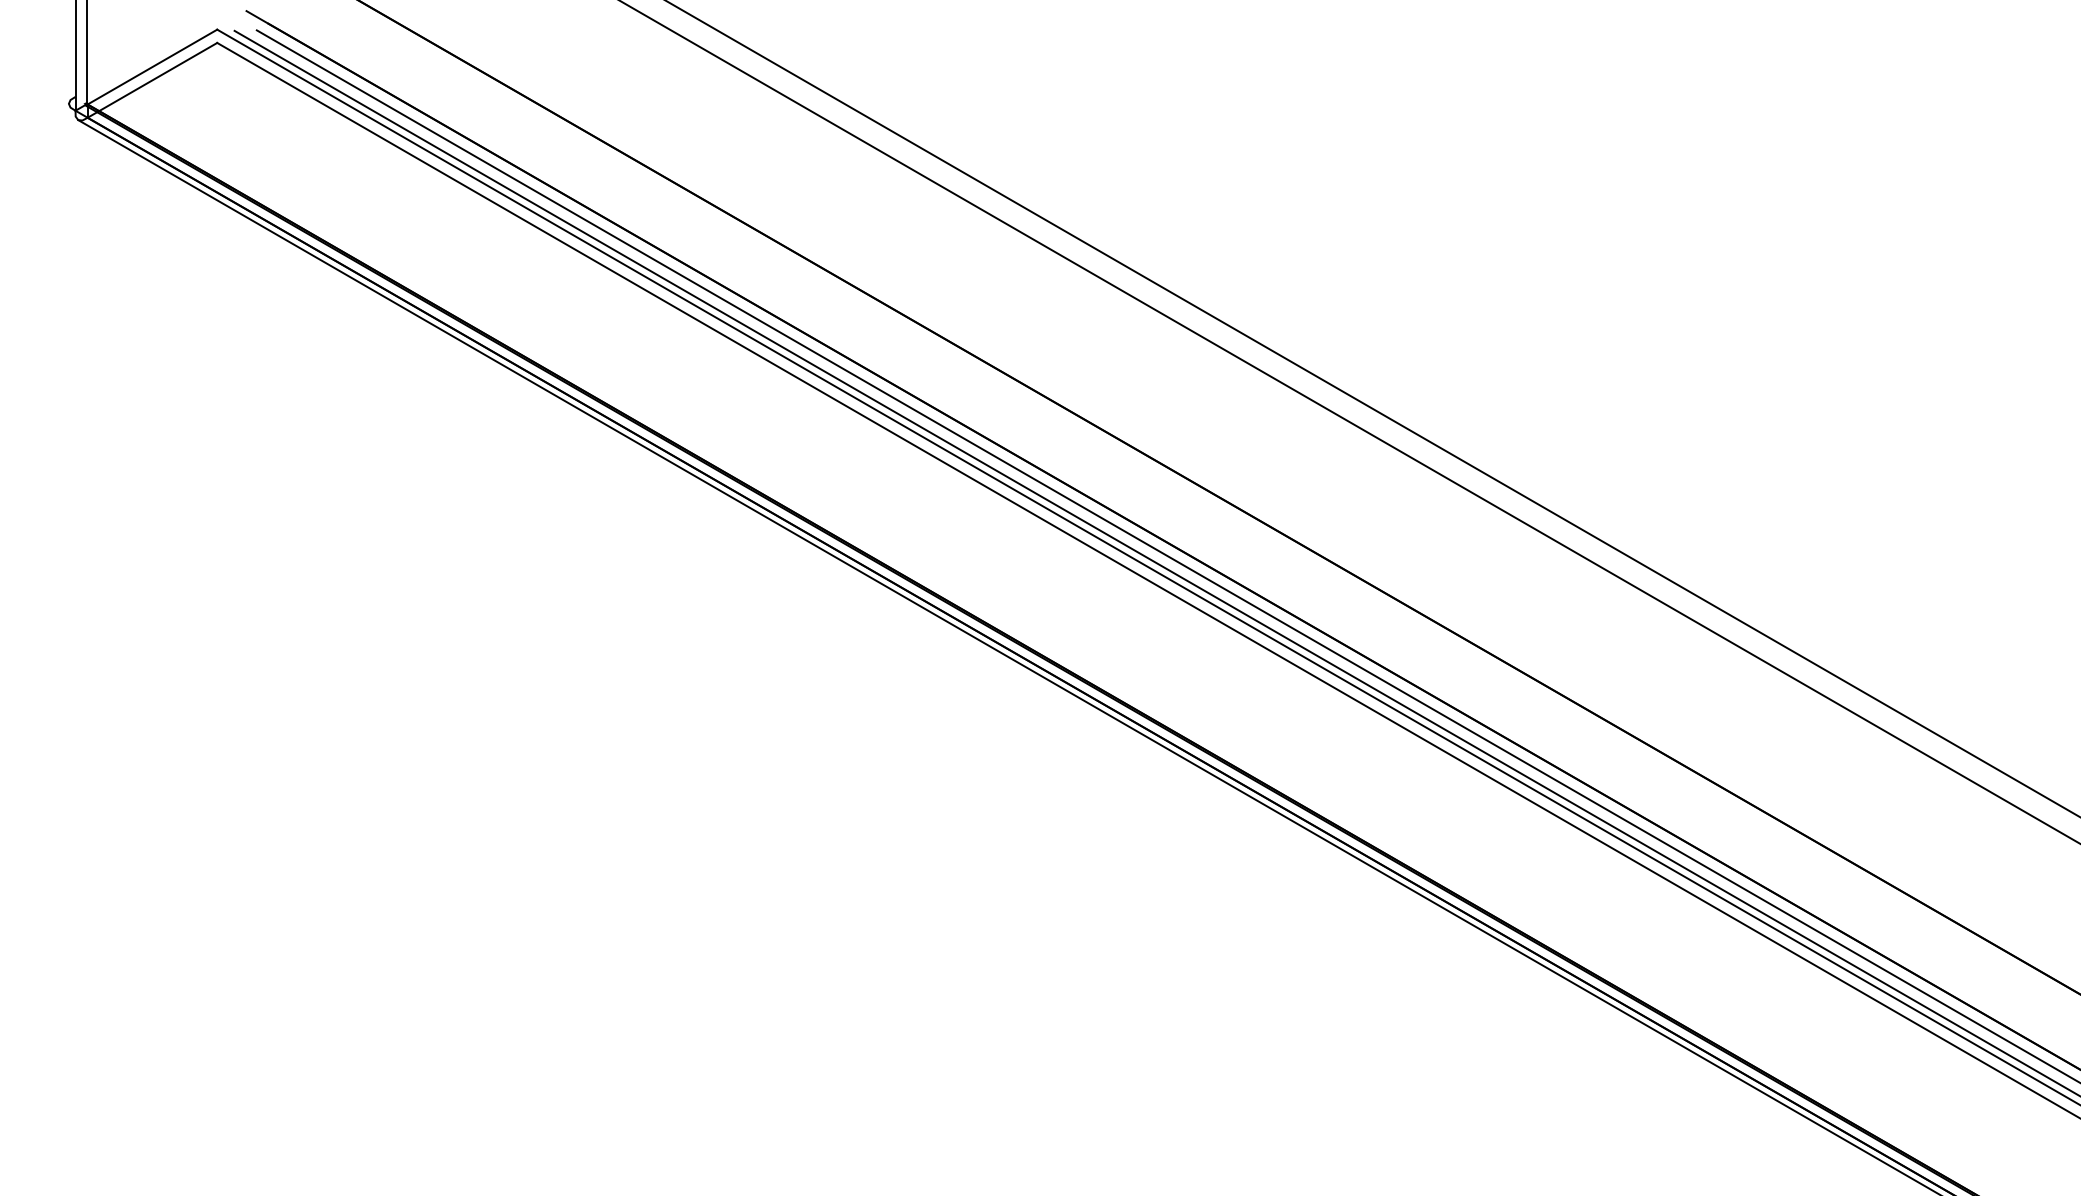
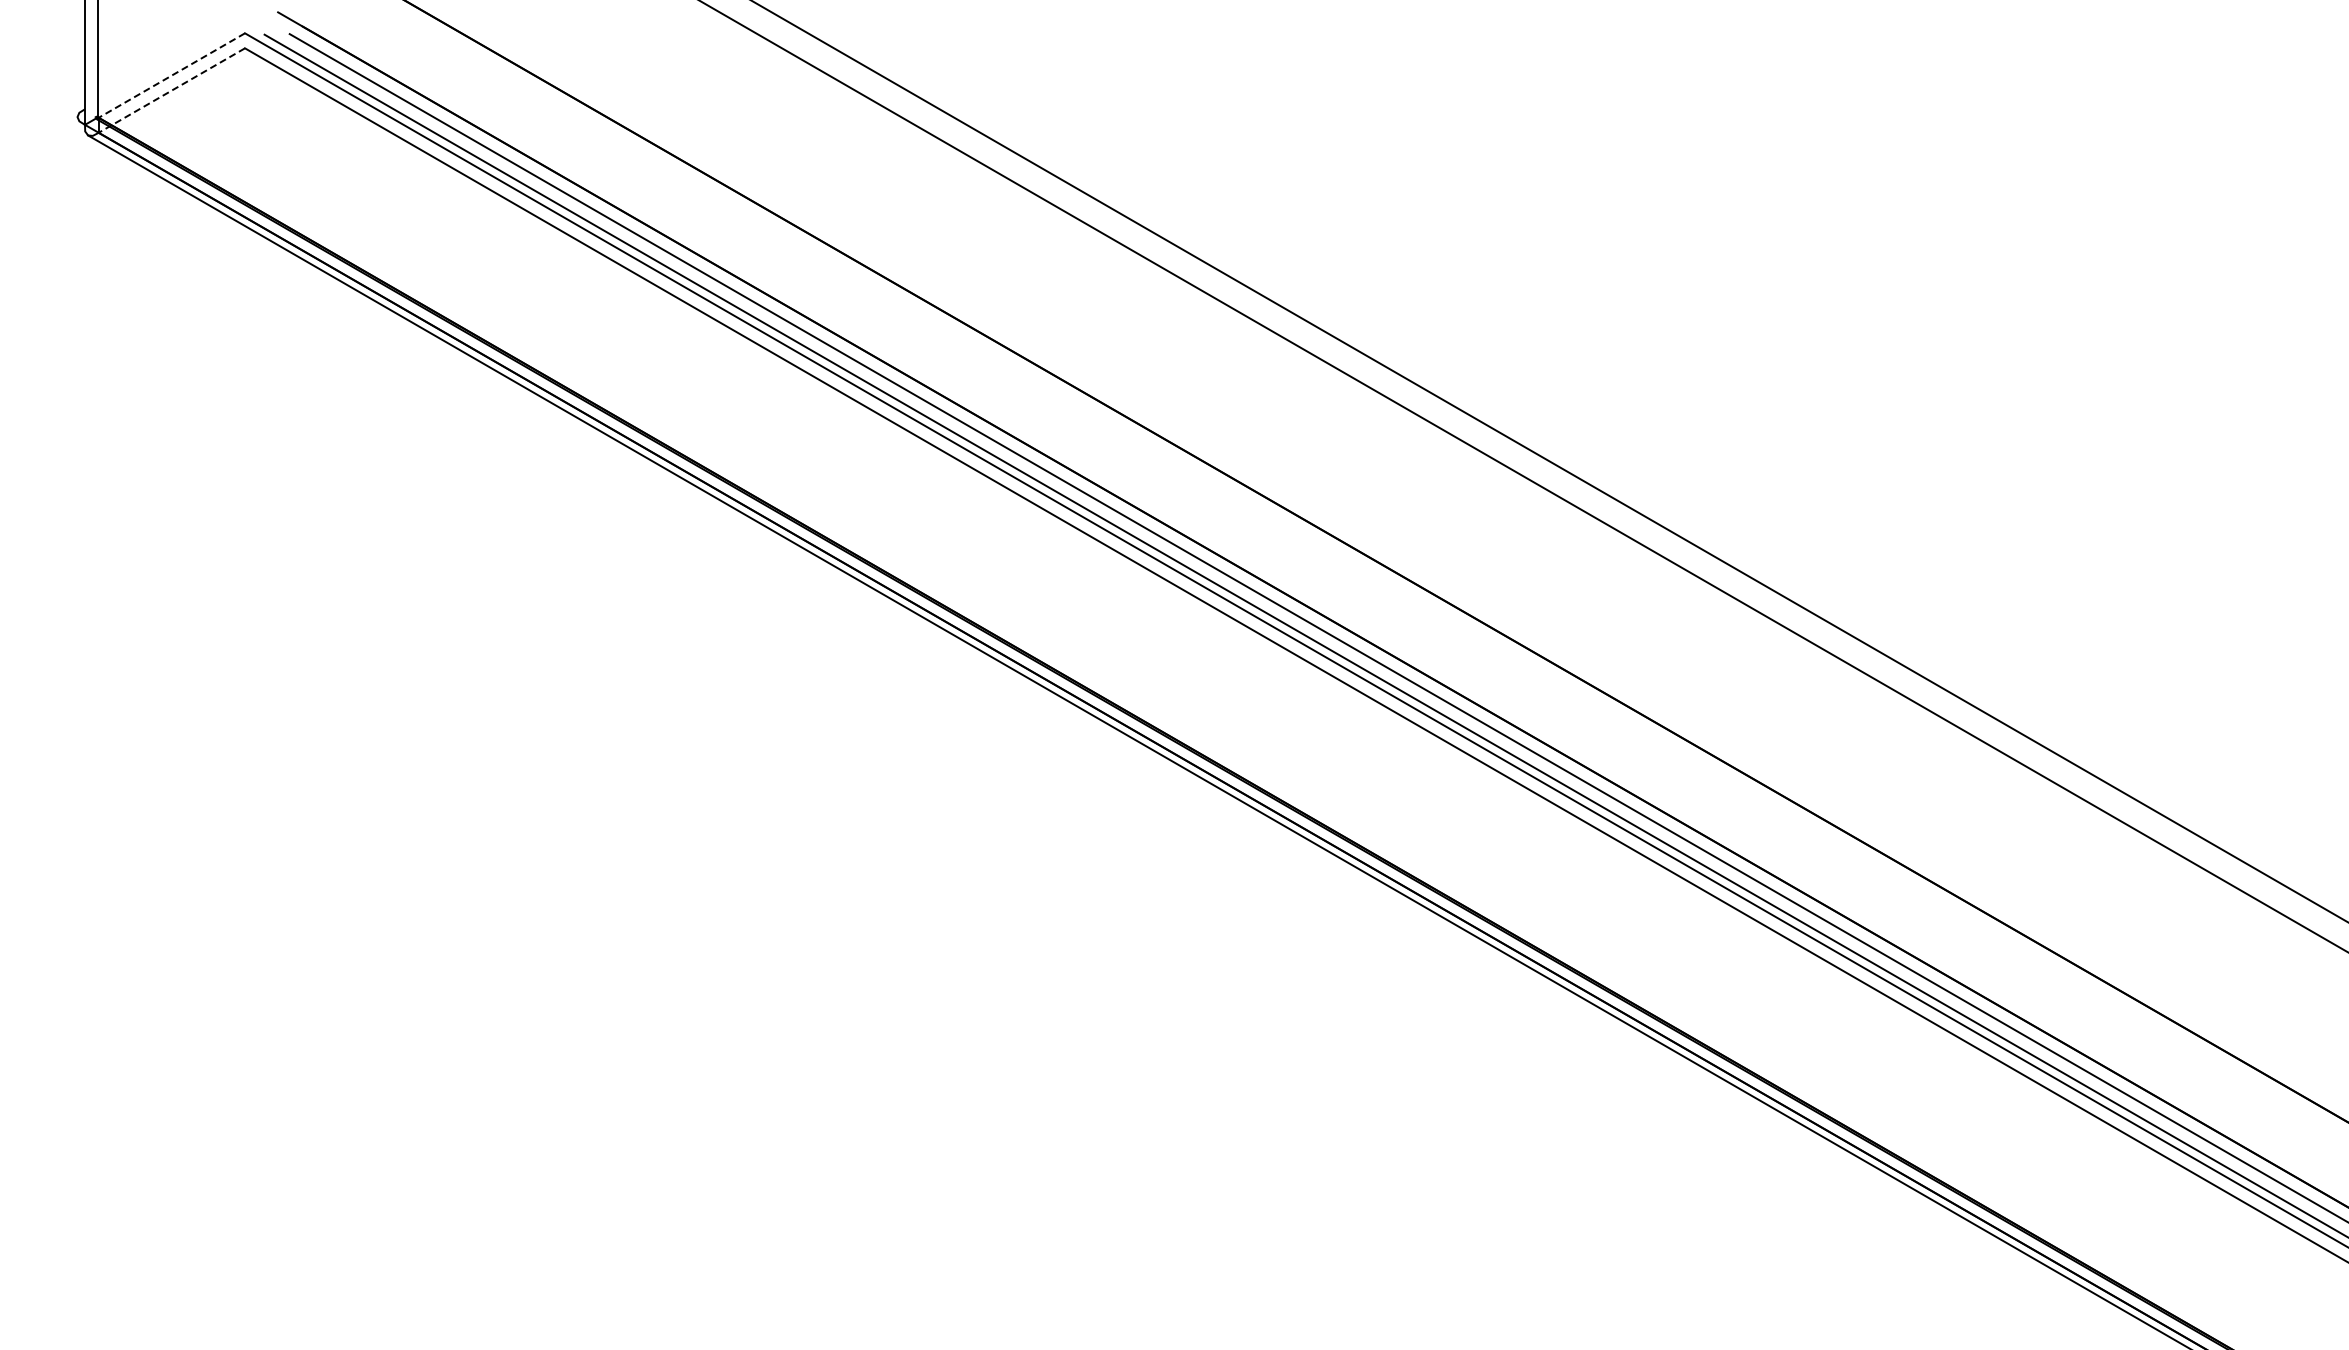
line: (152, 67) -> (171, 75), solid -> dashed
line: (152, 80) -> (171, 90), solid -> dashed

